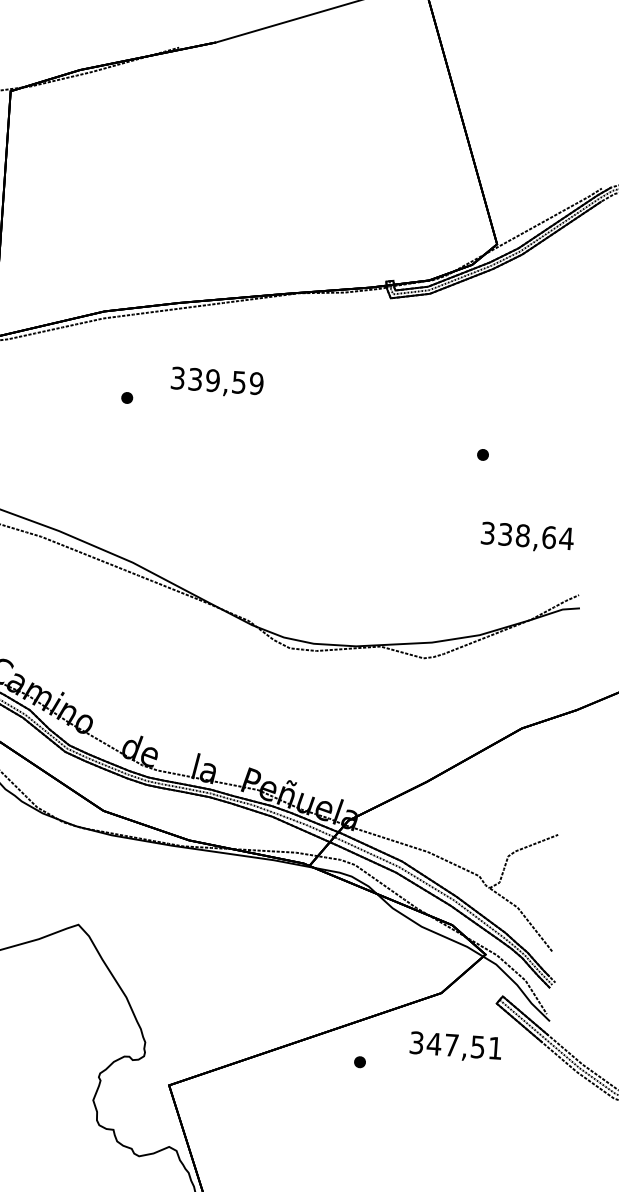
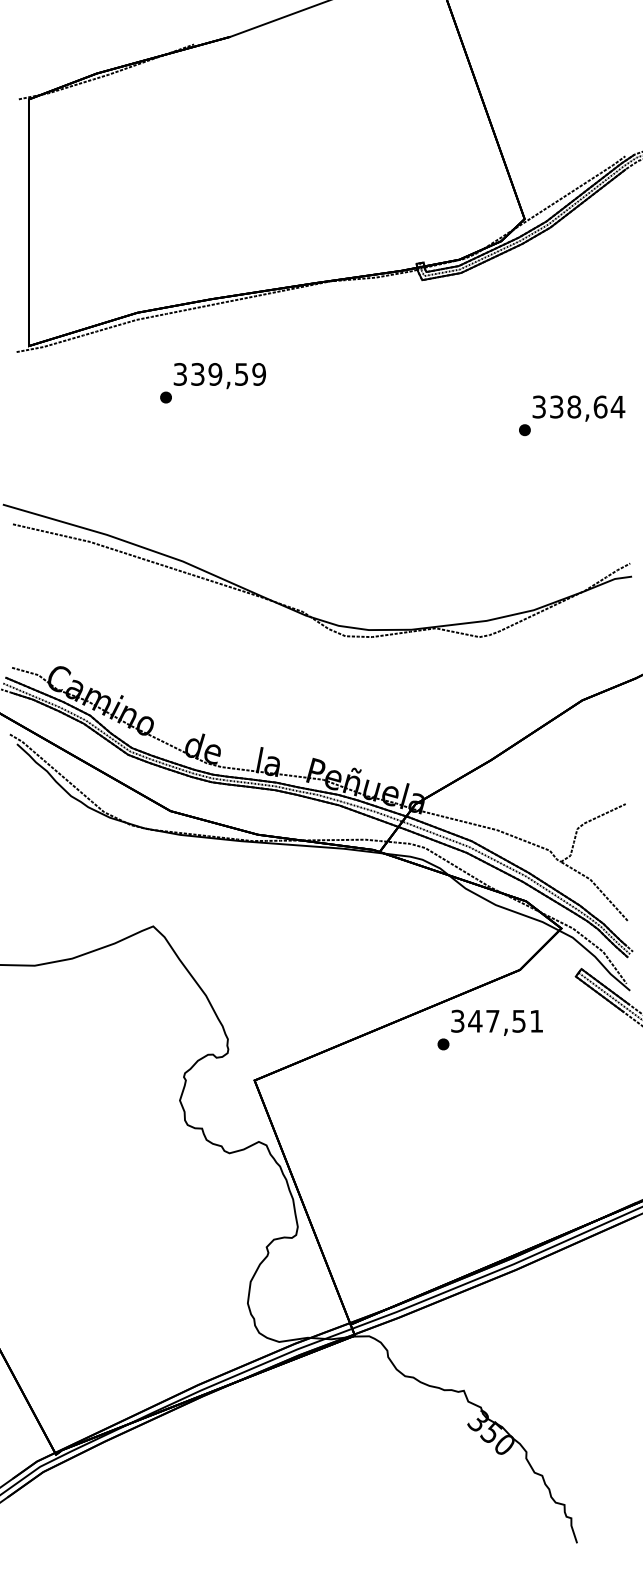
text: (216, 382) -> (219, 376), moved
text: (527, 537) -> (578, 408), moved
text: (455, 1046) -> (496, 1022), moved

